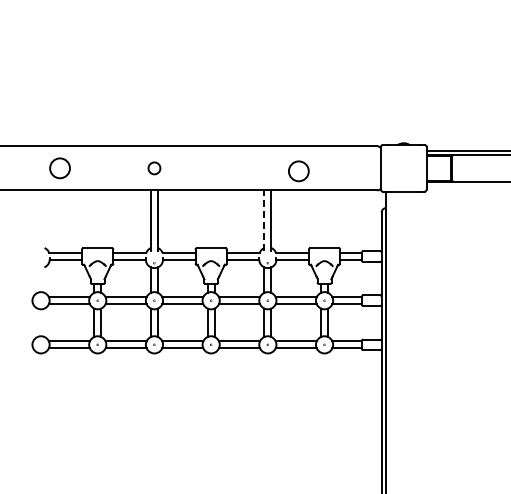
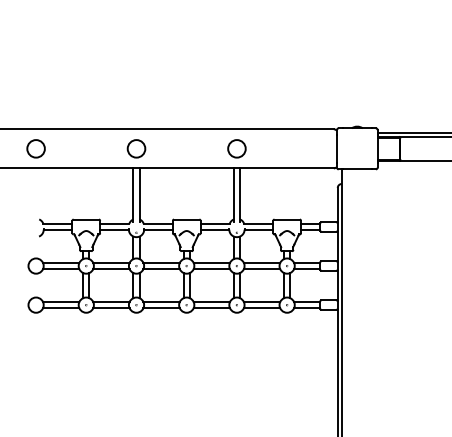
circle: (59, 168) -> (35, 148), moved
circle: (154, 168) -> (136, 148), size x1.67
circle: (298, 171) -> (236, 148), moved
line: (264, 220) -> (233, 195), dashed -> solid

